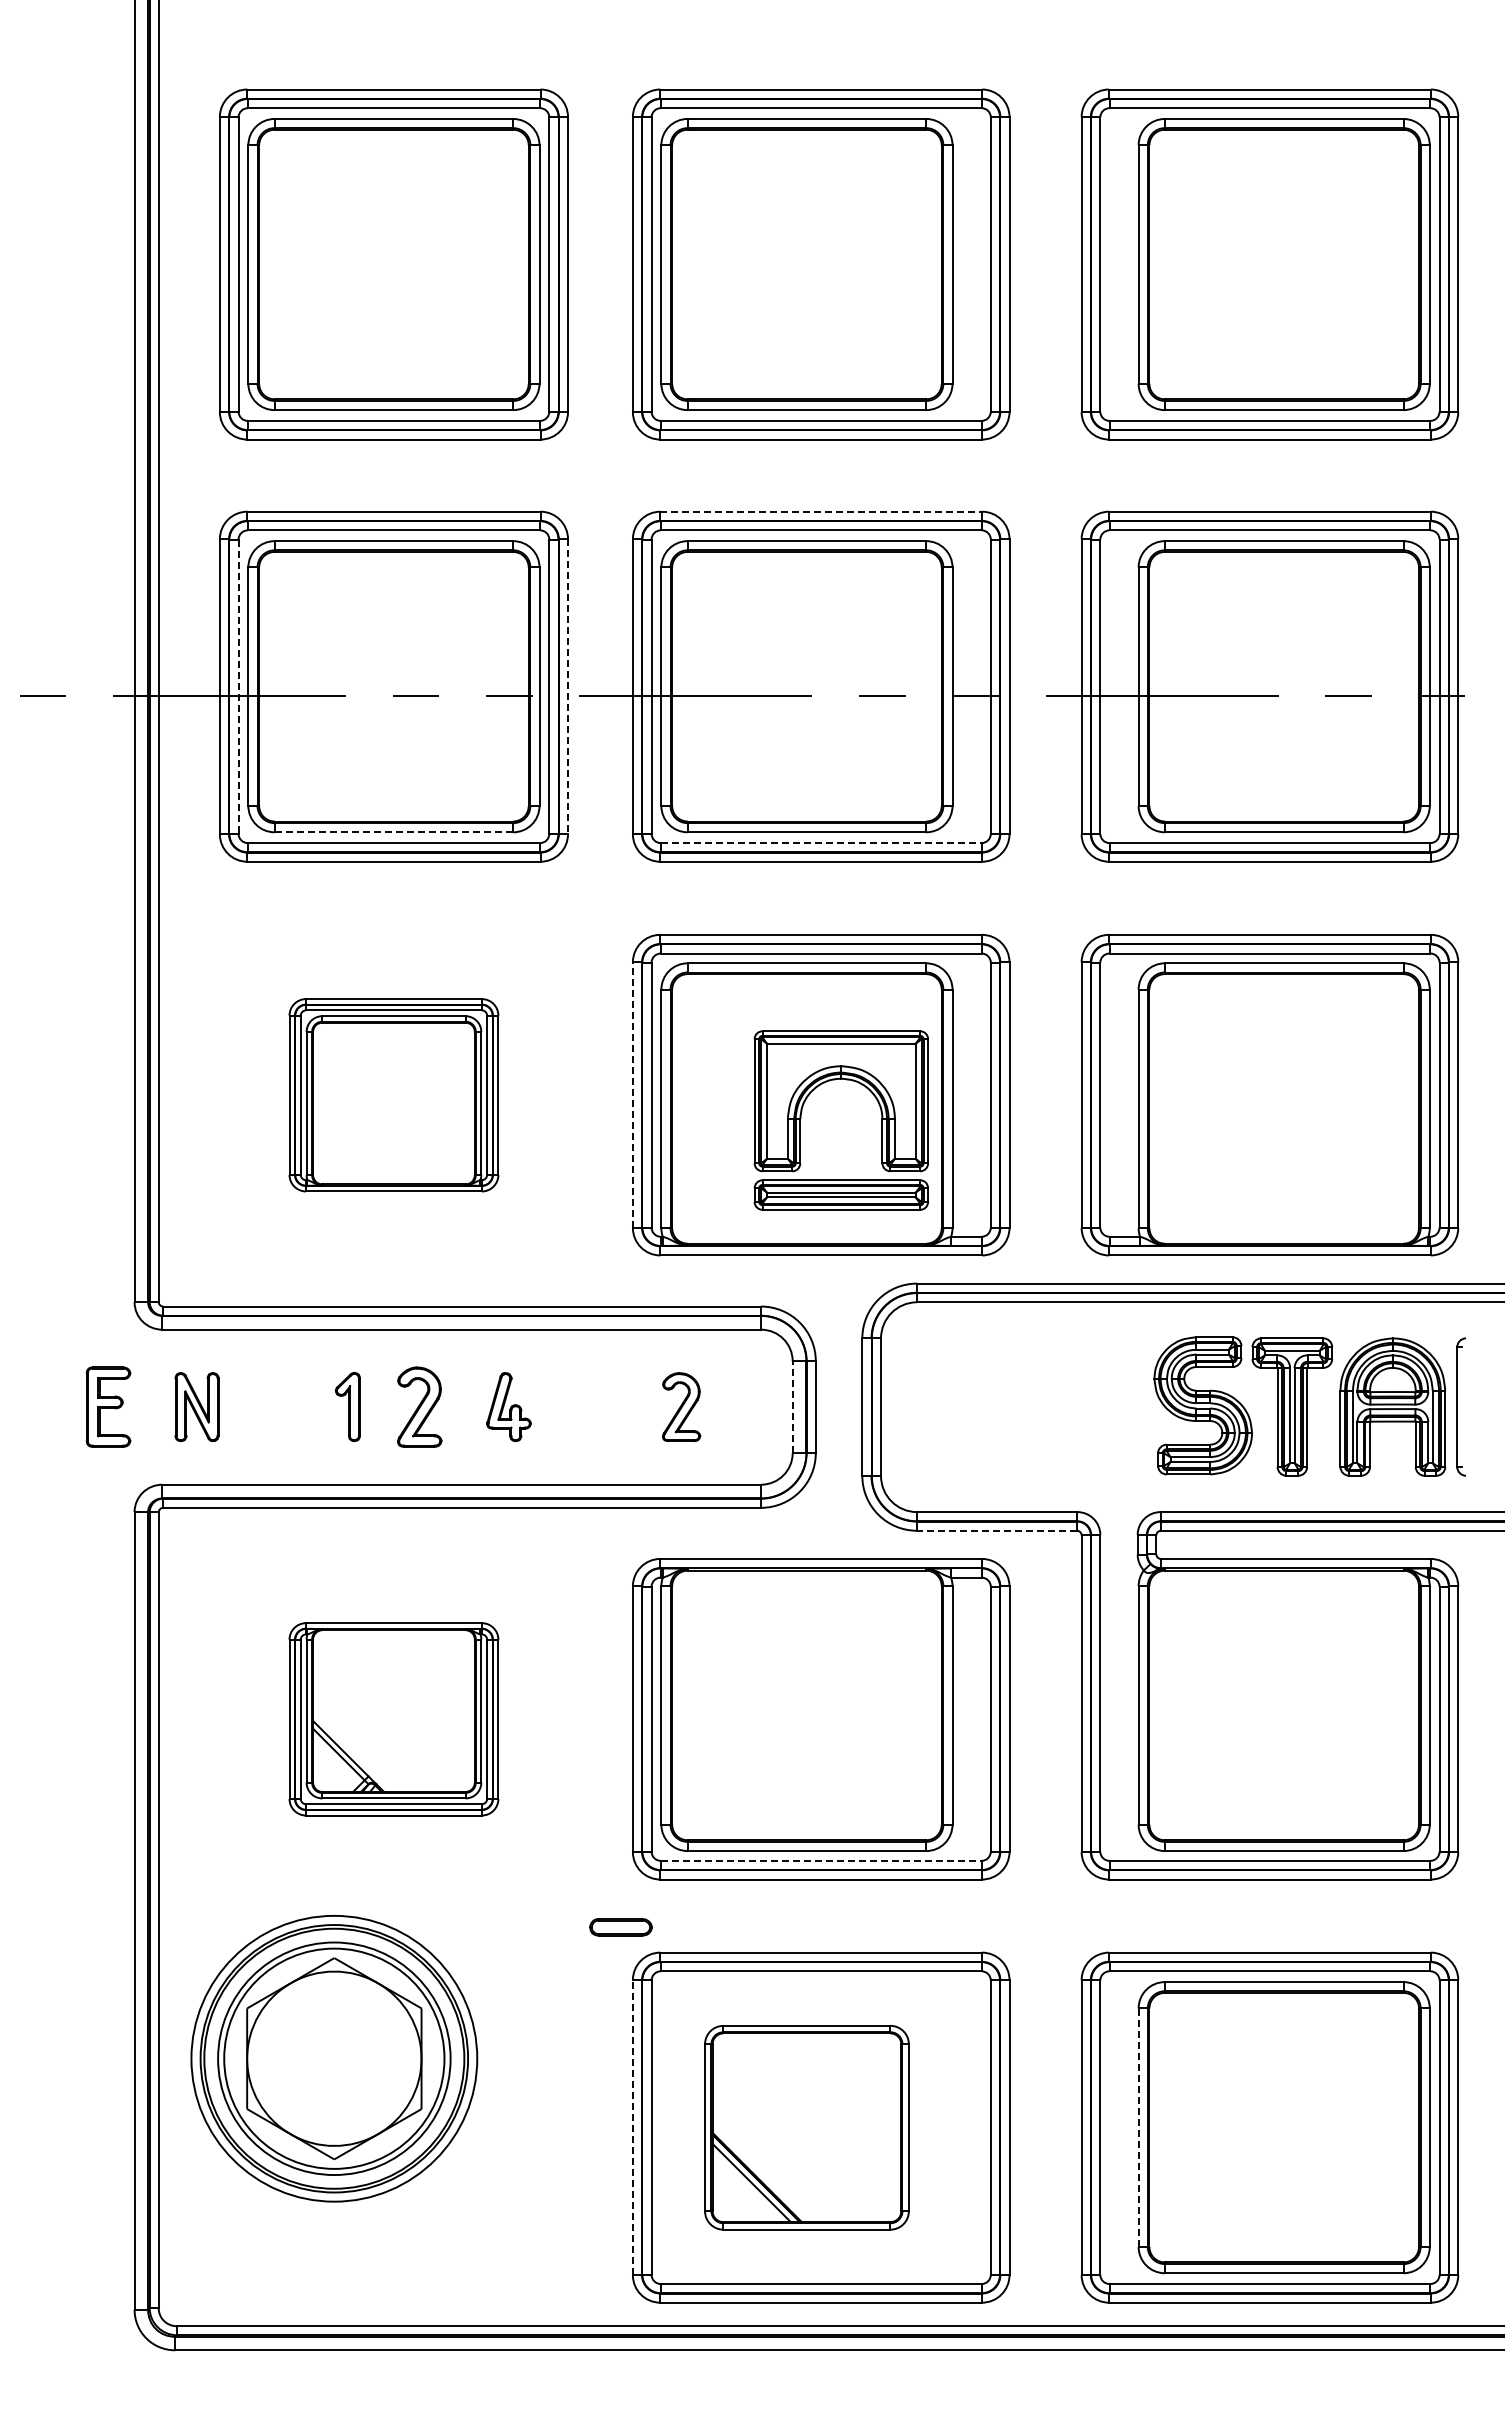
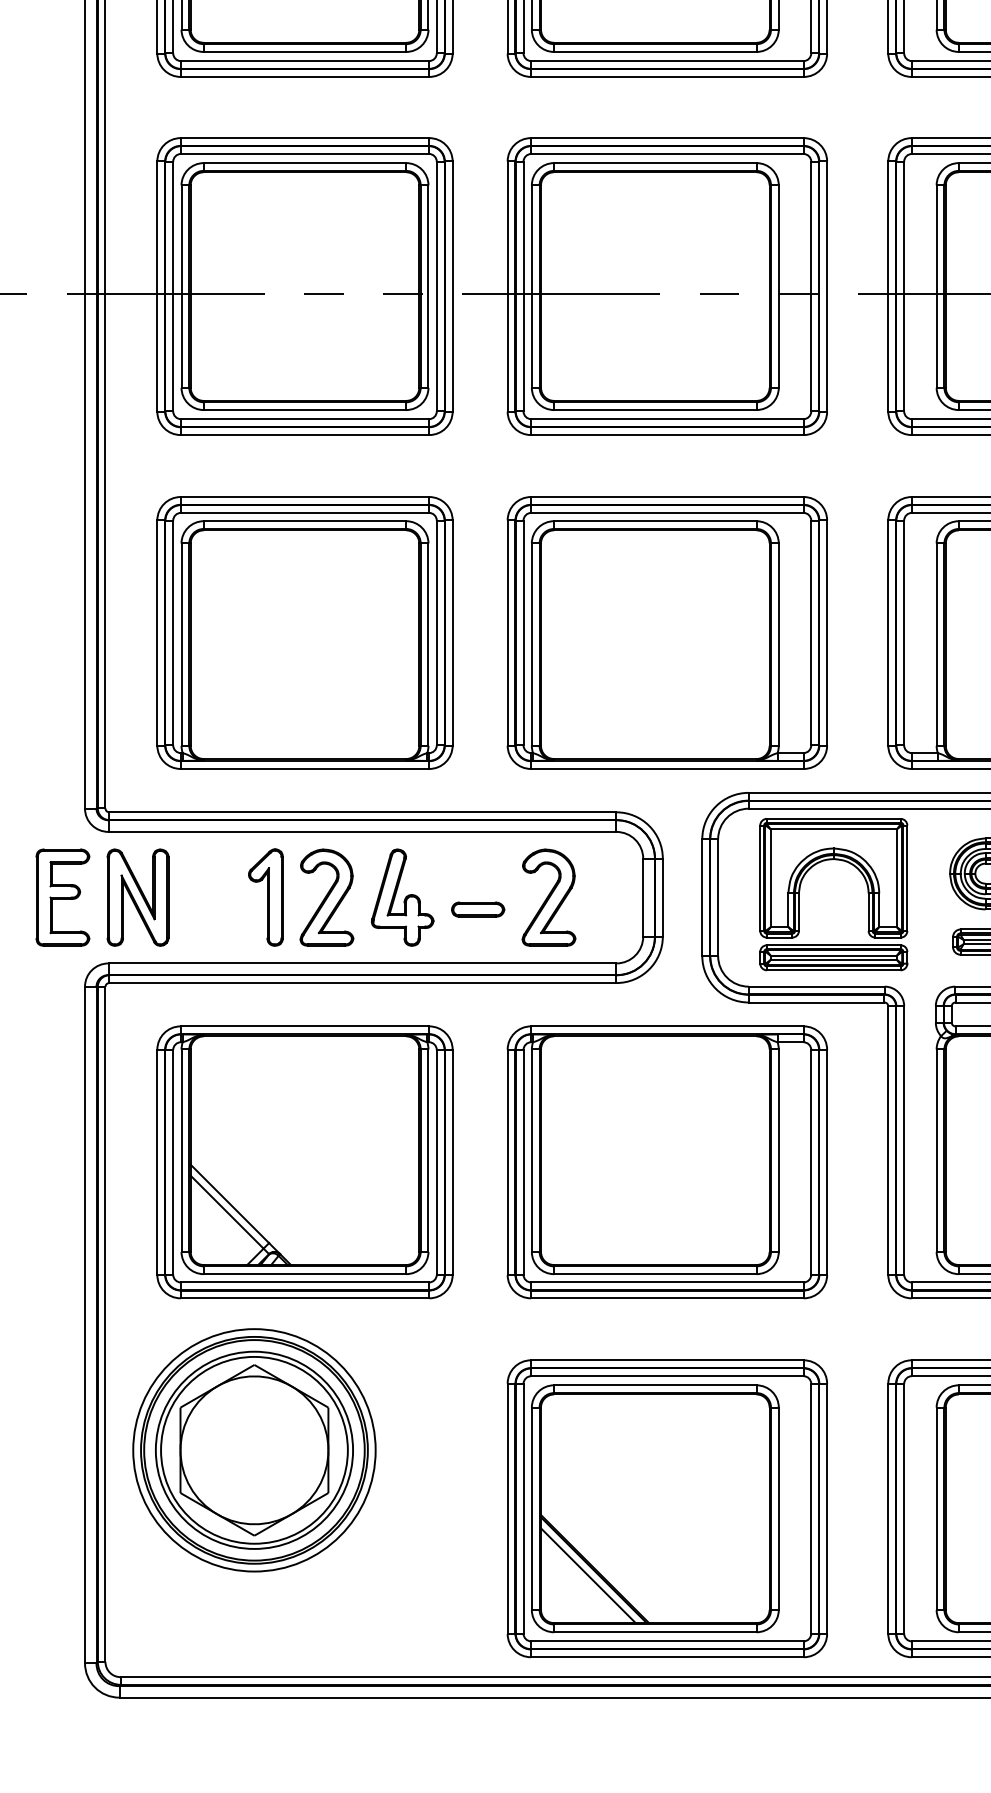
line: (821, 511) -> (667, 137), dashed -> solid
line: (568, 686) -> (453, 286), dashed -> solid
line: (238, 687) -> (173, 287), dashed -> solid
line: (393, 832) -> (304, 410), dashed -> solid
line: (821, 843) -> (667, 419), dashed -> solid
part: (393, 1095) -> (304, 633), size x1.67
line: (632, 1095) -> (507, 633), dashed -> solid
part: (802, 1111) -> (800, 886), moved
part: (108, 1406) -> (62, 897), size x1.43
part: (196, 1406) -> (137, 897), size x1.67
part: (347, 1406) -> (265, 897), size x1.67
part: (419, 1406) -> (326, 897), size x1.43
part: (508, 1406) -> (402, 897), size x1.67
part: (681, 1406) -> (548, 897), size x1.67
line: (792, 1407) -> (643, 897), dashed -> solid
line: (997, 1530) -> (816, 1002), dashed -> solid
part: (393, 1719) -> (304, 1162), size x1.67
line: (821, 1860) -> (667, 1282), dashed -> solid
part: (620, 1927) -> (477, 909), moved
line: (632, 2127) -> (507, 1508), dashed -> solid
part: (806, 2127) -> (654, 1508), size x1.43
line: (1138, 2127) -> (936, 1508), dashed -> solid

